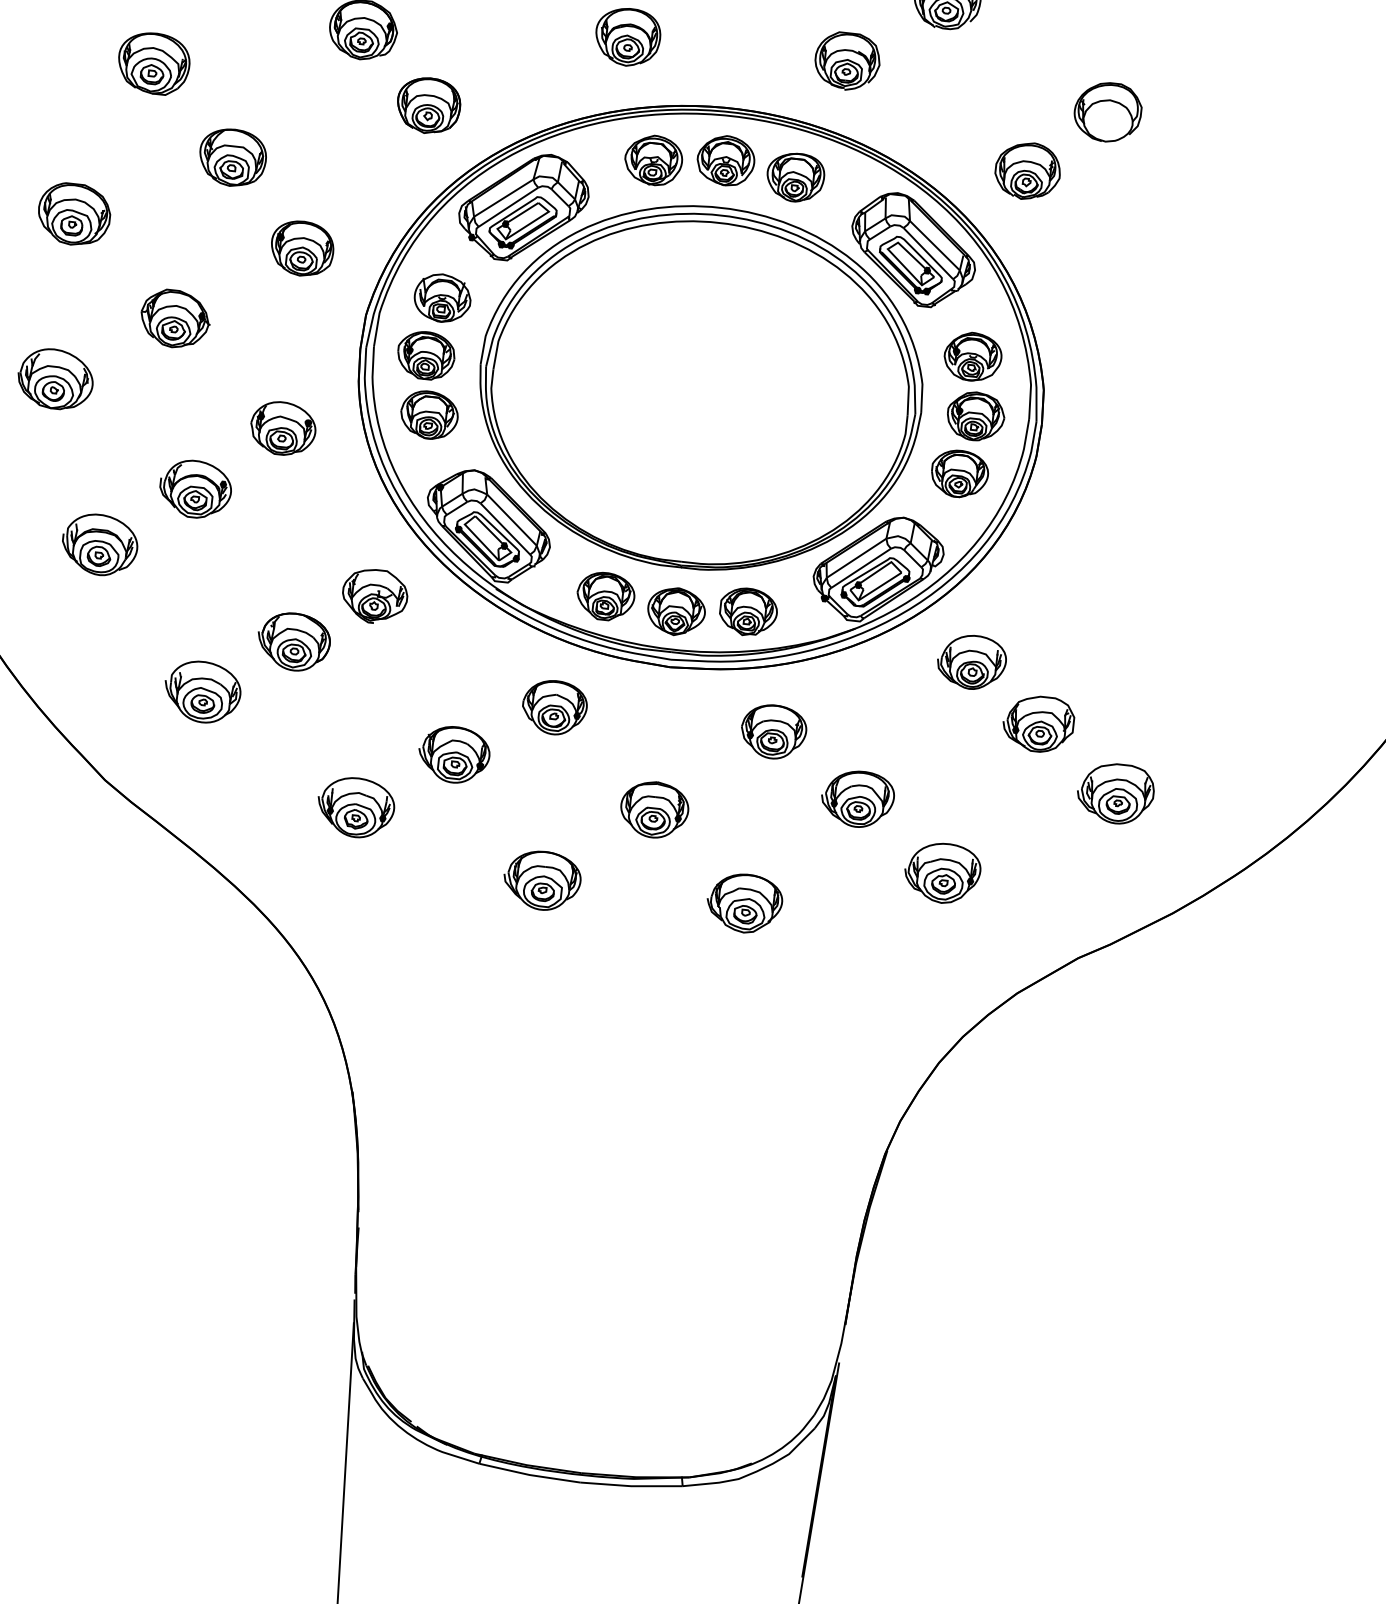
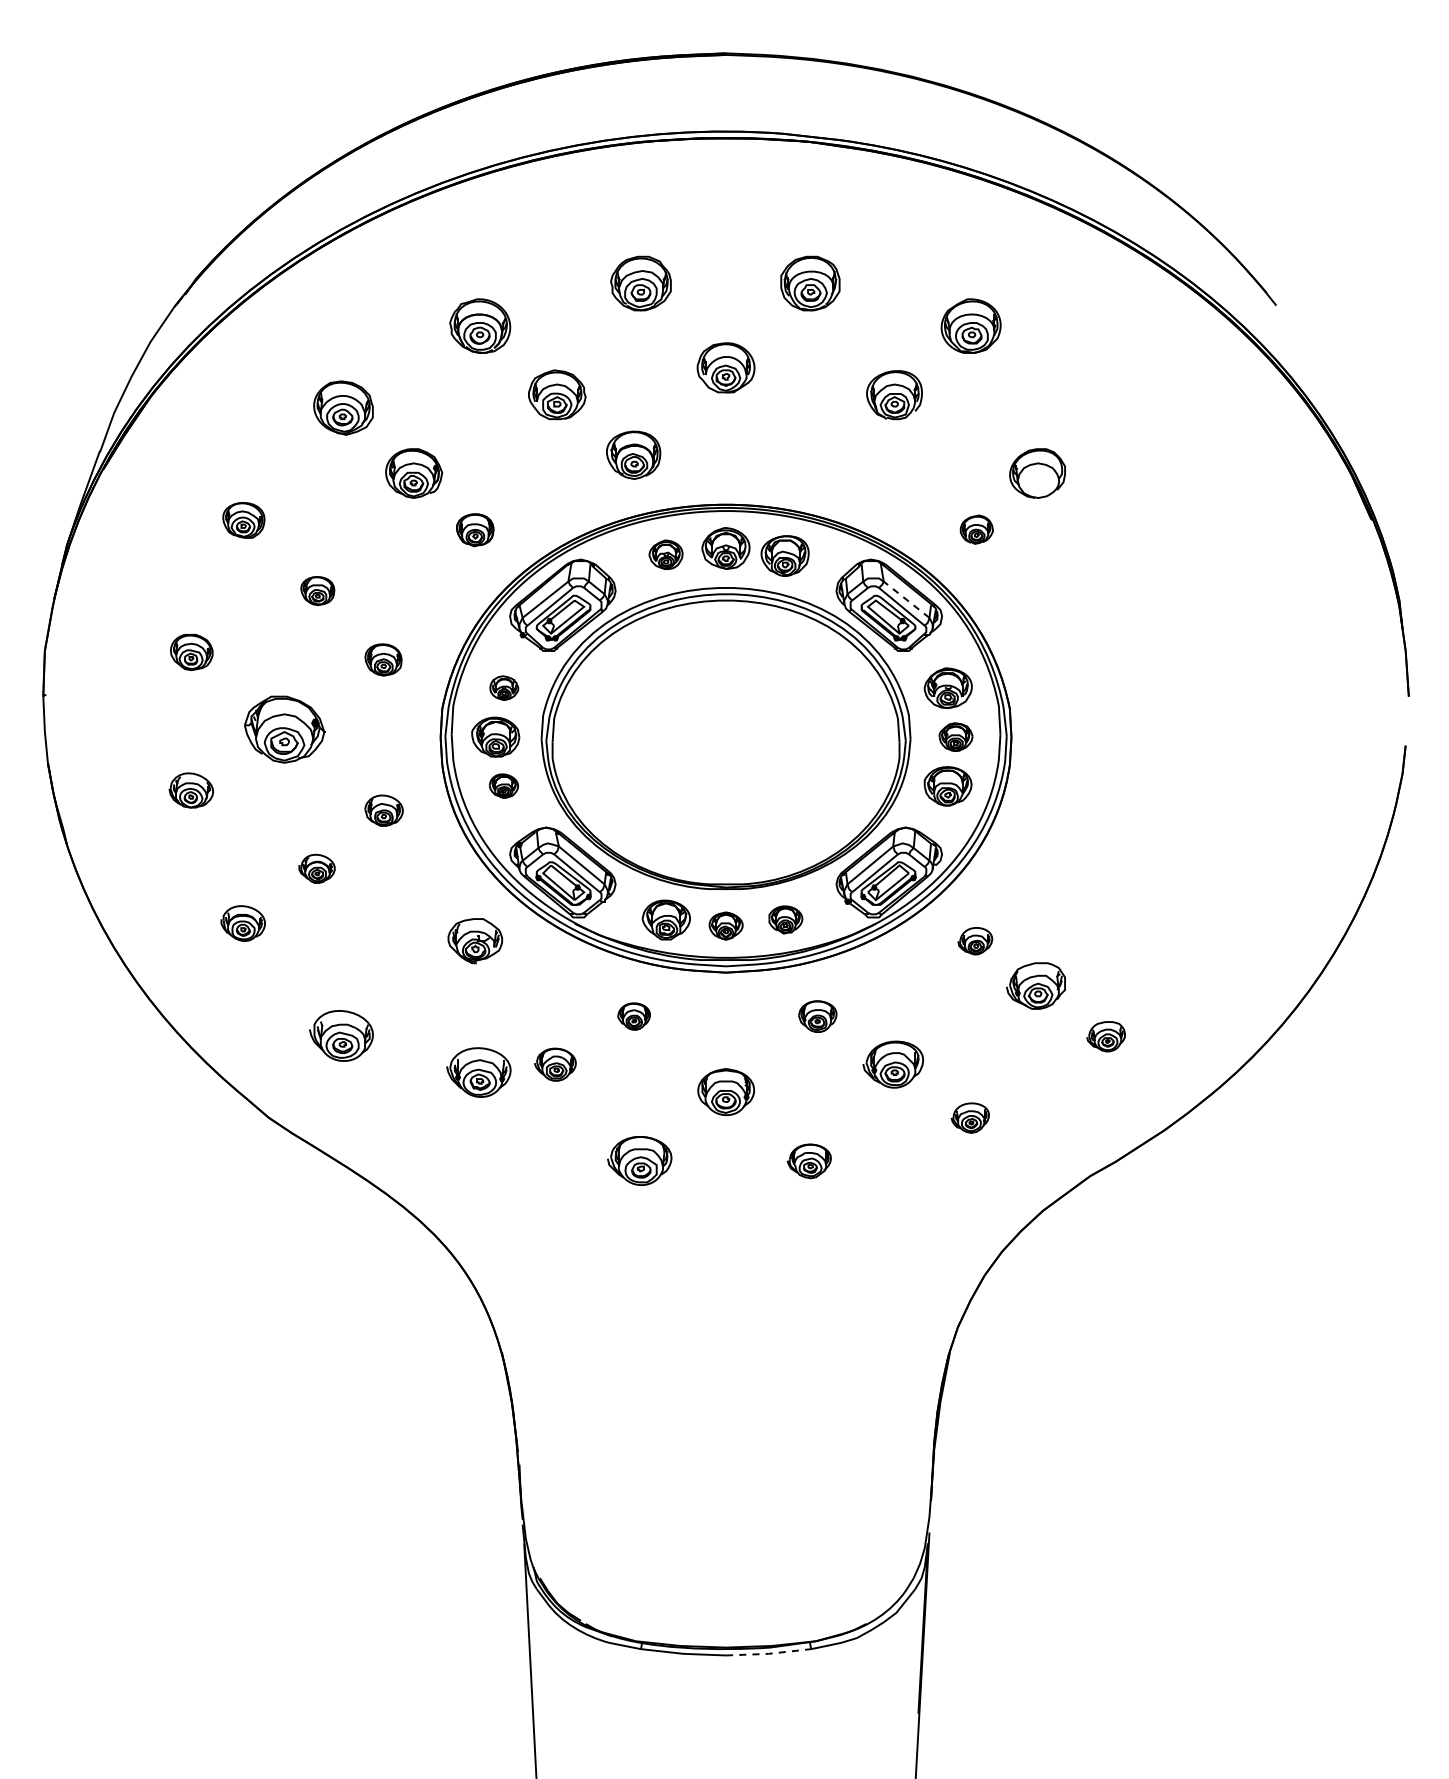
part: (847, 60) -> (817, 454), removed
part: (153, 63) -> (243, 520), size x0.7
part: (429, 106) -> (475, 530), size x0.7
part: (232, 157) -> (317, 590), size x0.6
part: (652, 159) -> (665, 554), size x0.7
part: (1027, 171) -> (976, 529), size x0.6
part: (74, 214) -> (191, 652), size x0.7
line: (934, 245) -> (906, 599), solid -> dashed
part: (302, 248) -> (383, 659), size x0.7
part: (443, 297) -> (504, 687), size x0.6
part: (174, 318) -> (284, 729), size x1.4
part: (55, 379) -> (191, 790), size x0.7
part: (429, 414) -> (503, 785), size x0.6
part: (975, 415) -> (955, 736), size x0.7
part: (282, 428) -> (383, 810), size x0.7
part: (194, 488) -> (316, 868), size x0.6
part: (100, 544) -> (243, 923), size x0.7
part: (675, 610) -> (725, 925), size x0.7
part: (748, 611) -> (785, 919), size x0.7
part: (294, 641) -> (412, 985), removed
part: (972, 662) -> (975, 941), size x0.6
part: (553, 707) -> (633, 1016), size x0.6
part: (773, 731) -> (817, 1016), size x0.7
part: (454, 754) -> (555, 1064), size x0.7
part: (1114, 793) -> (1105, 1036), size x0.6
part: (355, 807) -> (478, 1072), moved
part: (942, 872) -> (970, 1117), size x0.6
part: (744, 903) -> (809, 1161), size x0.7
line: (631, 1485) -> (768, 1653), solid -> dashed

